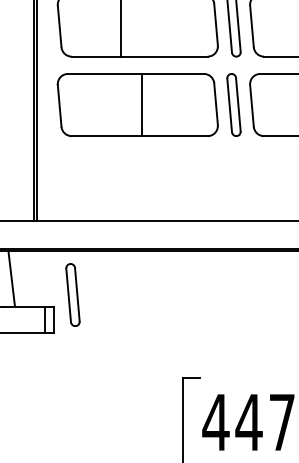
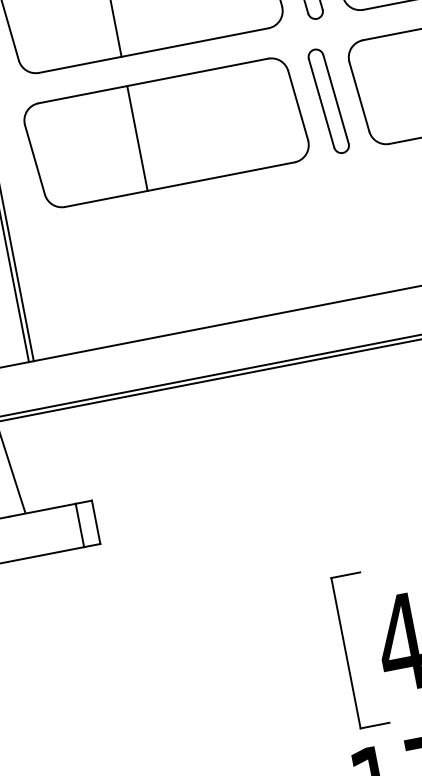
line: (141, 104) -> (137, 137), moved
part: (72, 294) -> (118, 473), removed

